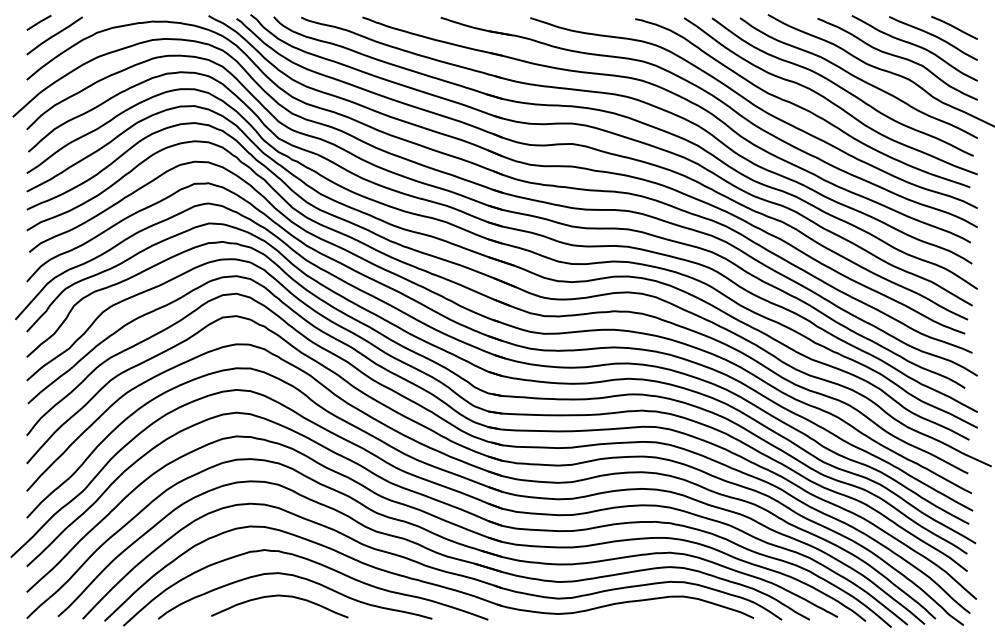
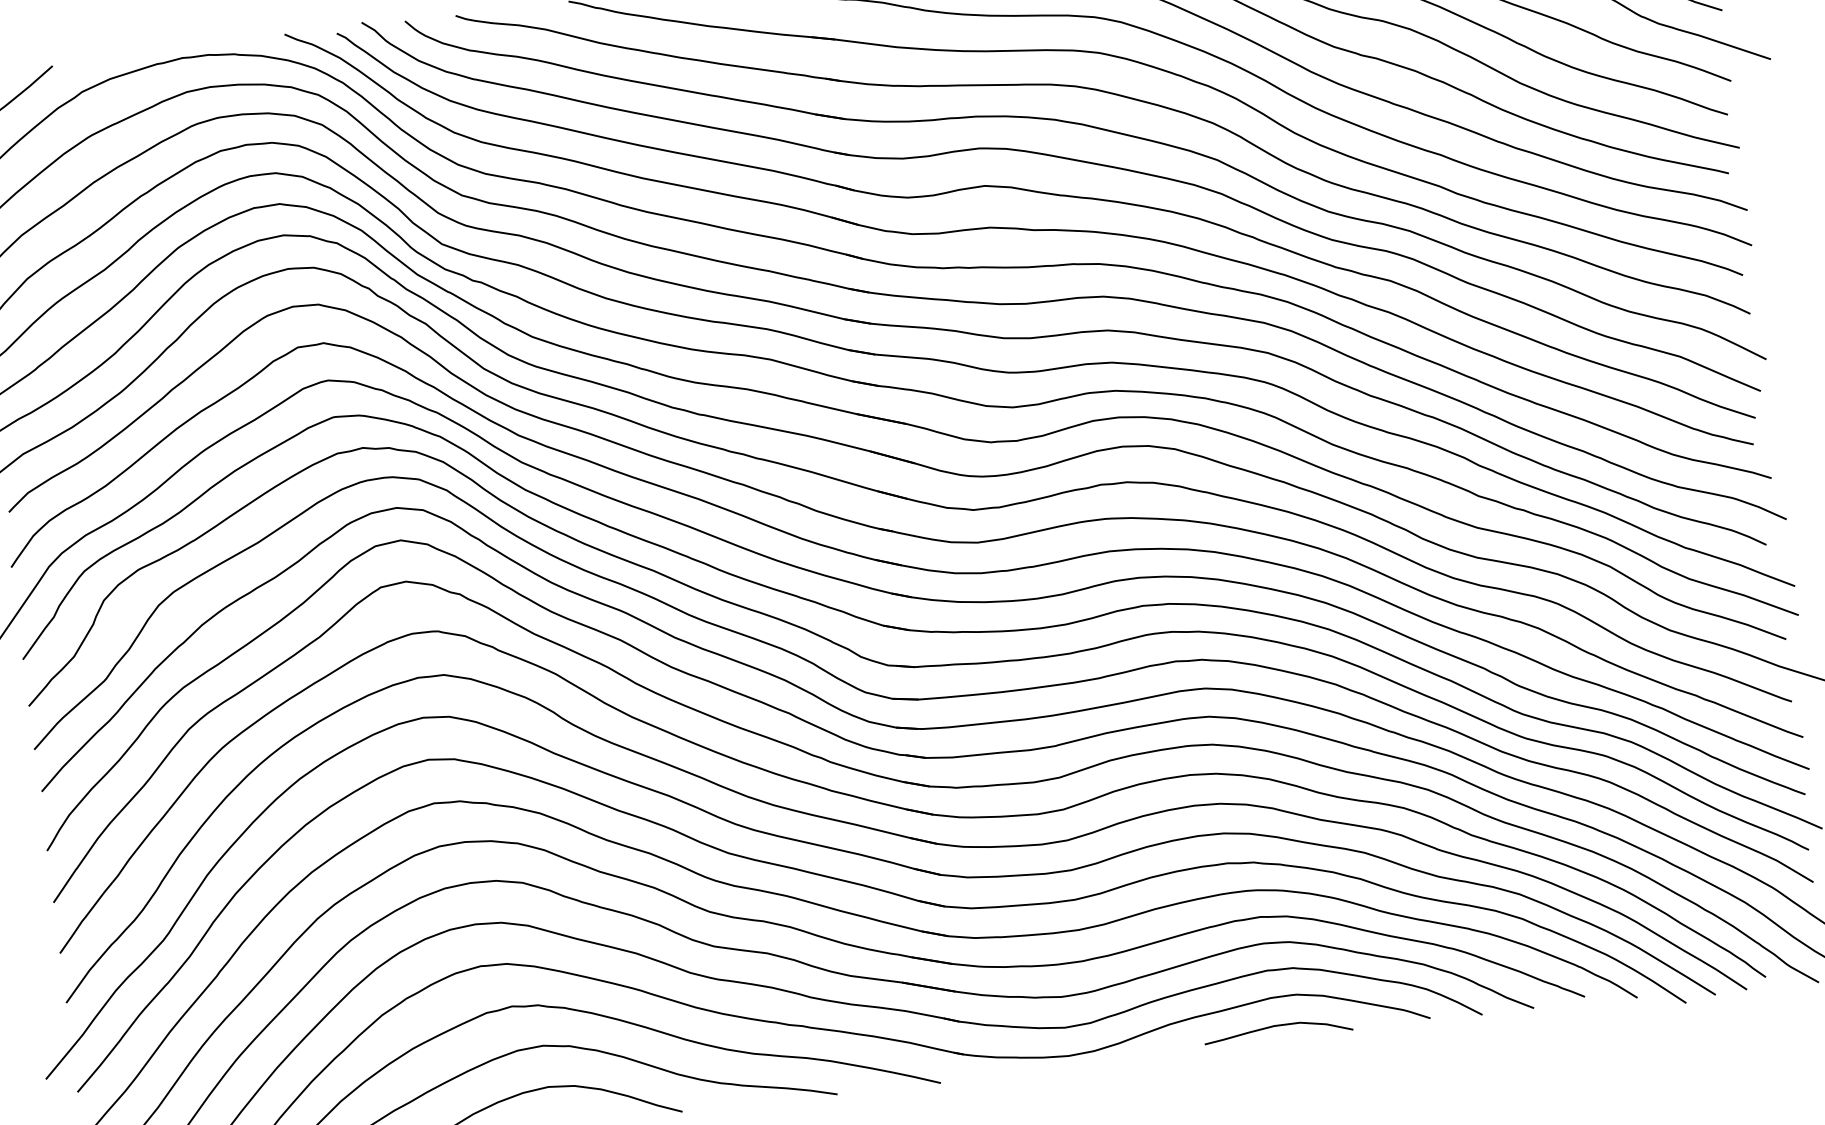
curve: (671, 612) -> (1277, 1026), added

